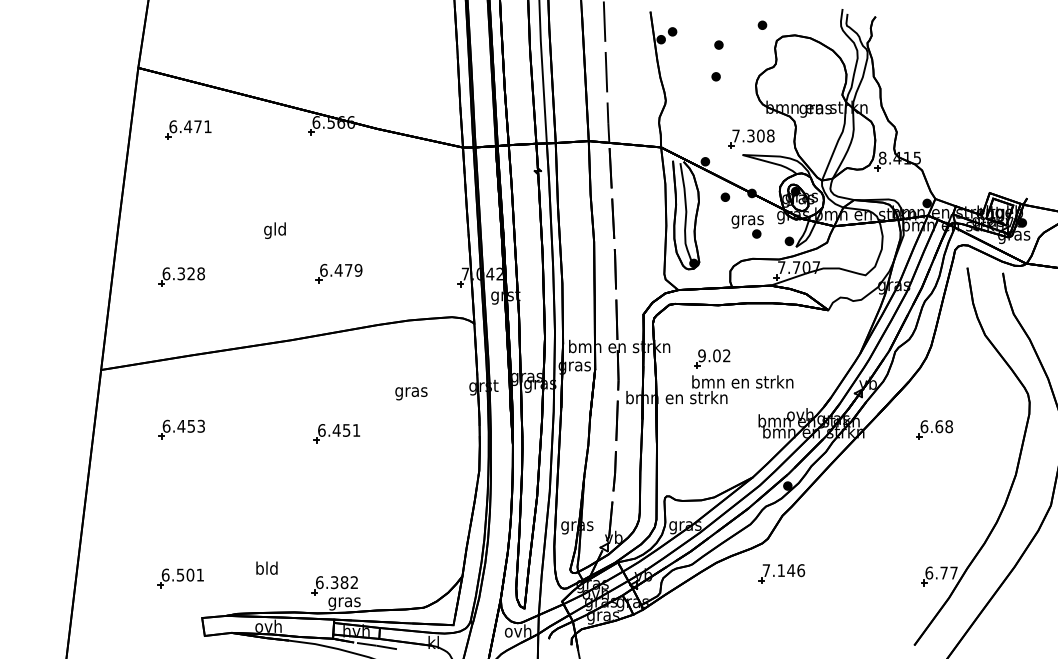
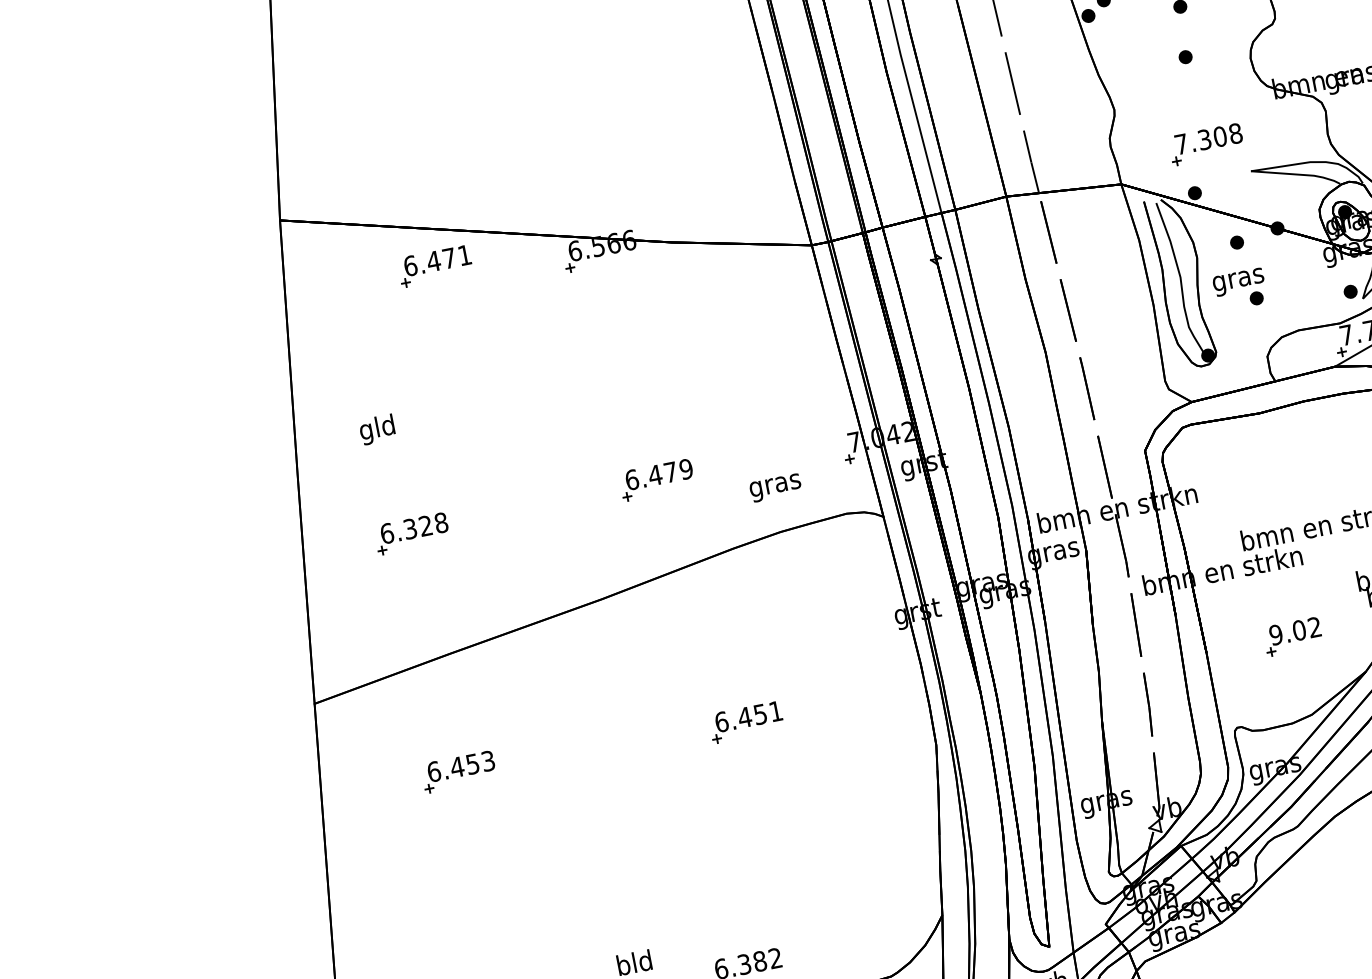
part: (188, 129) -> (435, 265), moved
part: (751, 138) -> (1206, 143), moved
part: (747, 226) -> (1239, 289), moved
text: (274, 230) -> (376, 429), moved
part: (712, 358) -> (1293, 635), moved
text: (411, 393) -> (775, 487), moved
part: (336, 433) -> (745, 722), moved

